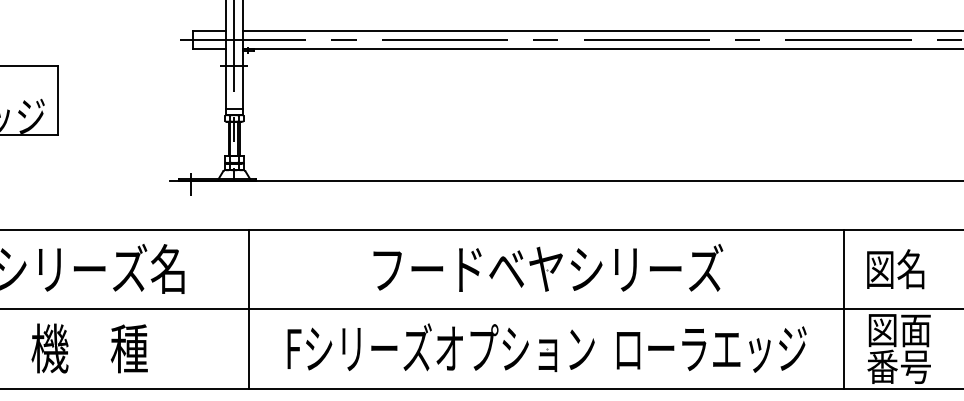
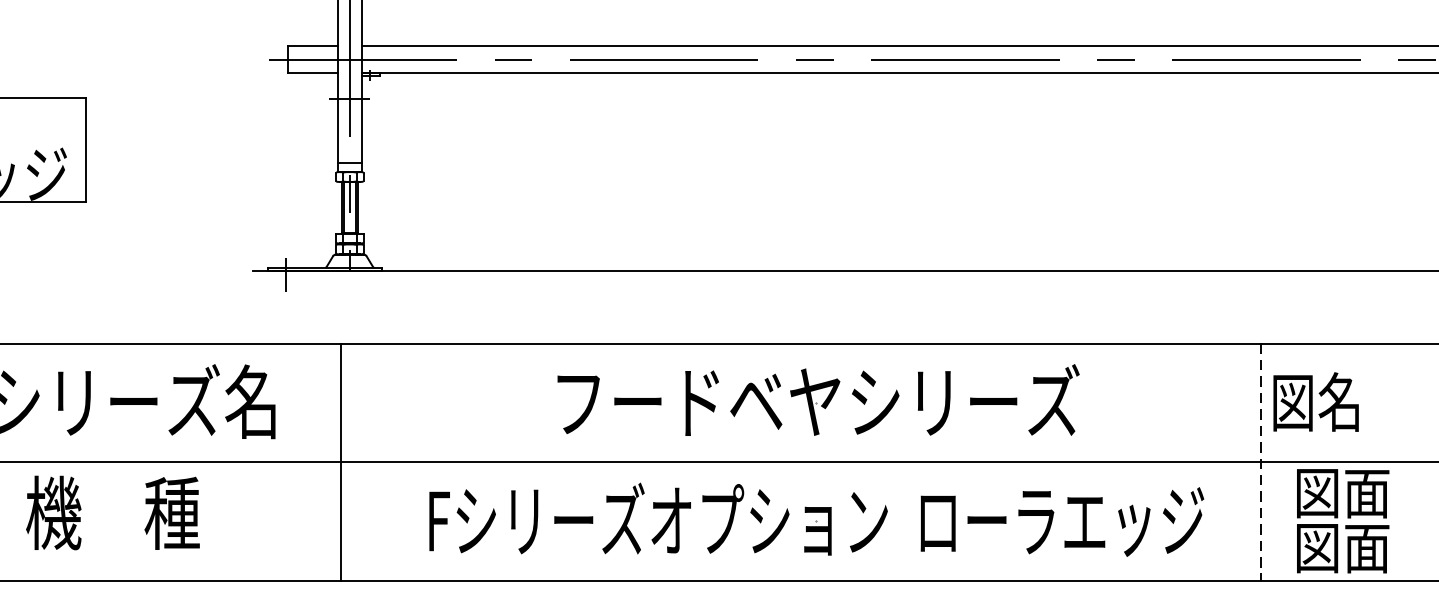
text: (895, 269) -> (1315, 402), moved
line: (248, 309) -> (341, 462), moved
line: (844, 309) -> (1260, 462), solid -> dashed
text: (89, 348) -> (112, 512), moved
text: (898, 366) -> (1341, 547), 番号 -> 図面

